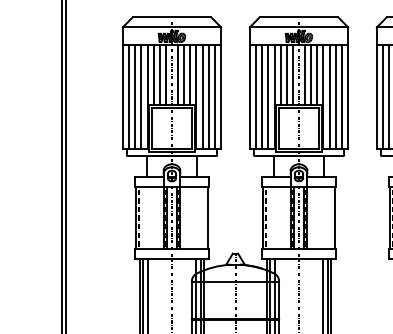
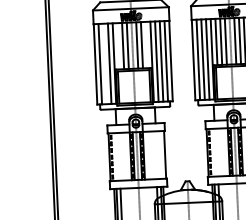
line: (153, 75) -> (118, 46), removed
line: (190, 75) -> (146, 45), removed
line: (135, 97) -> (105, 64), removed

